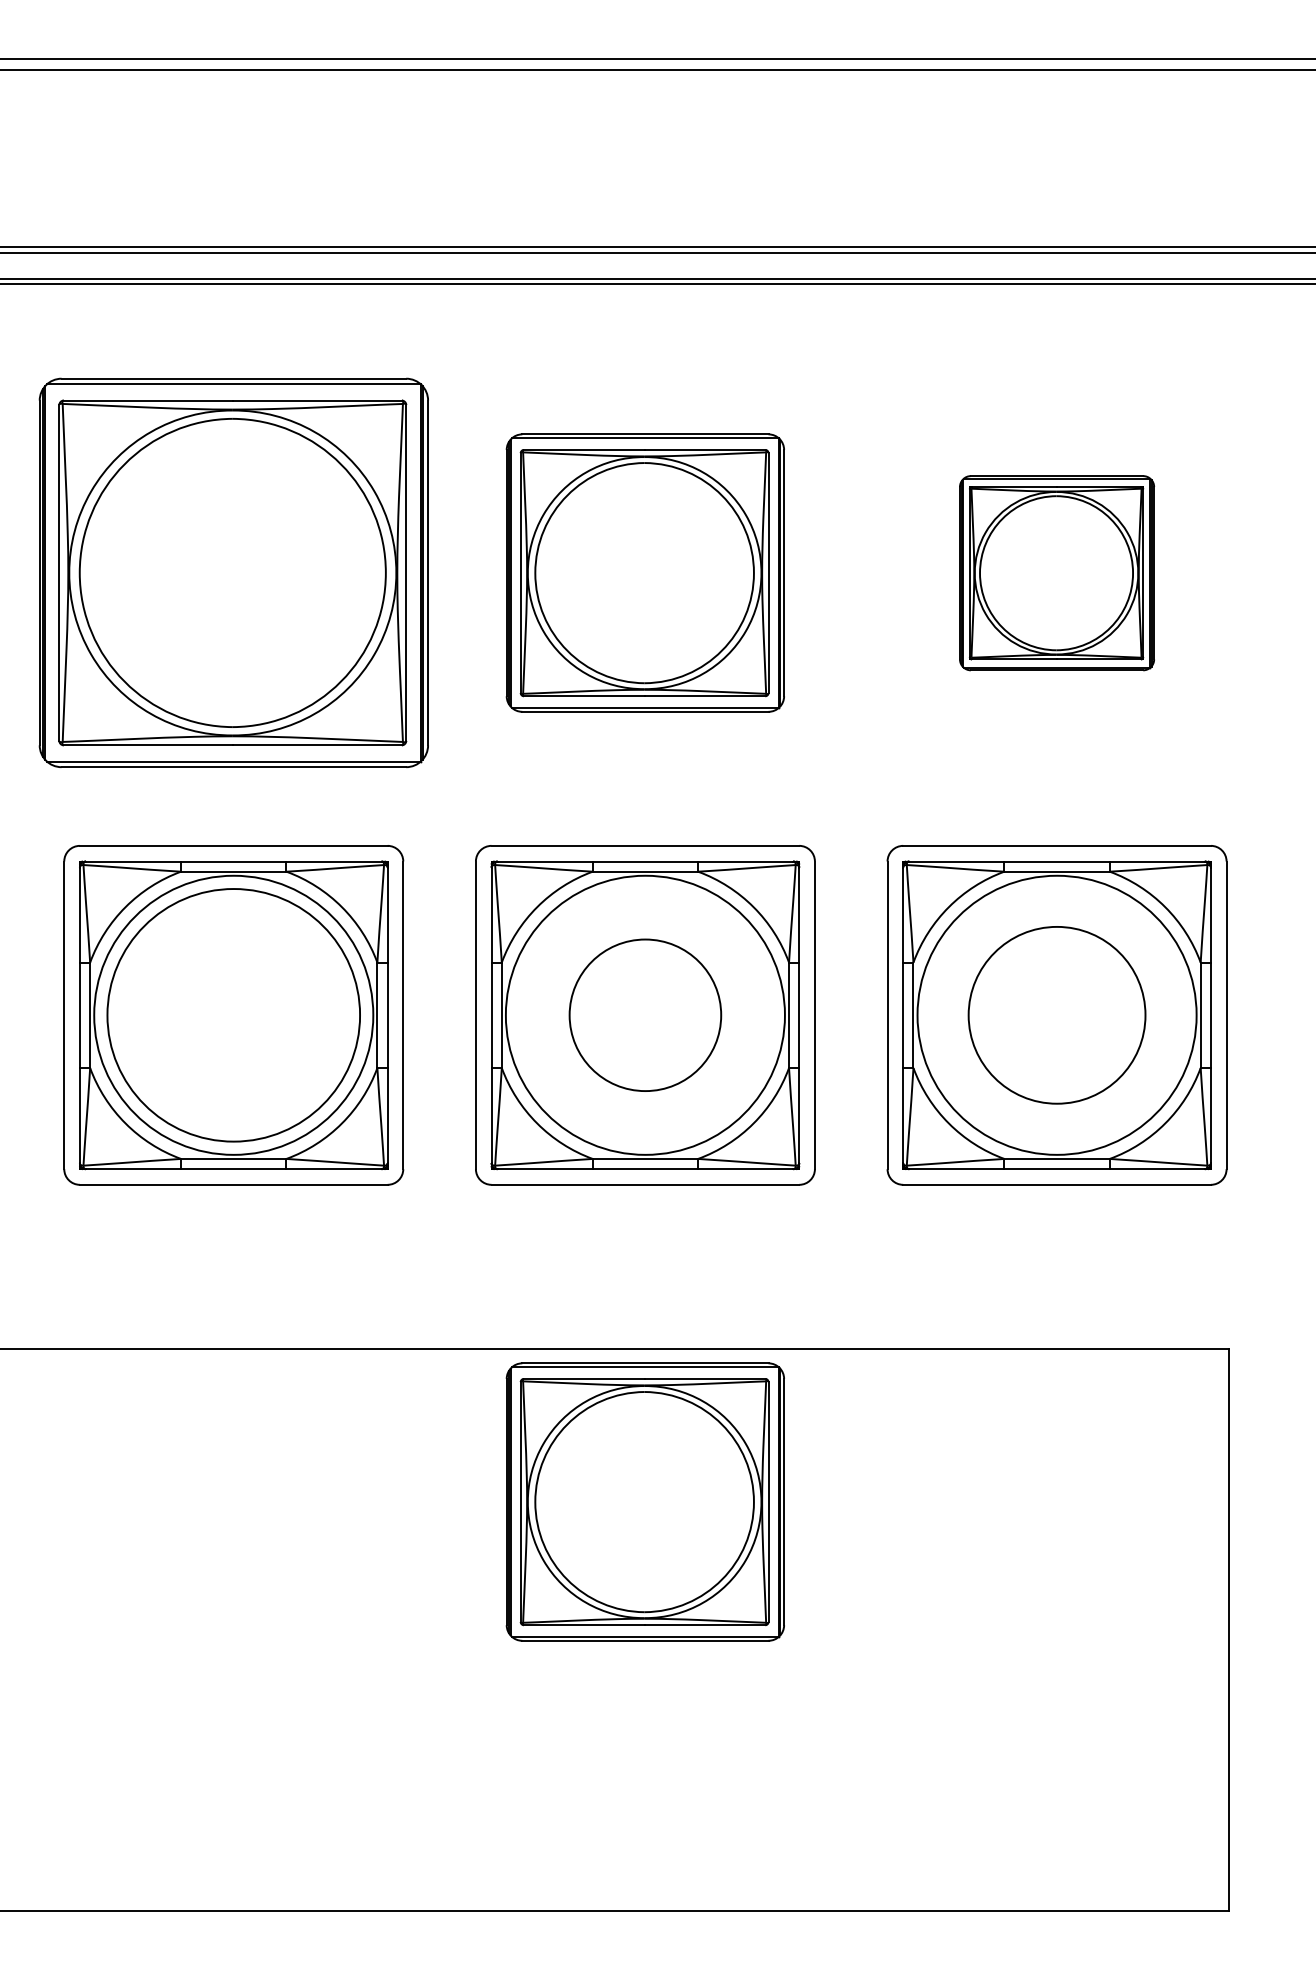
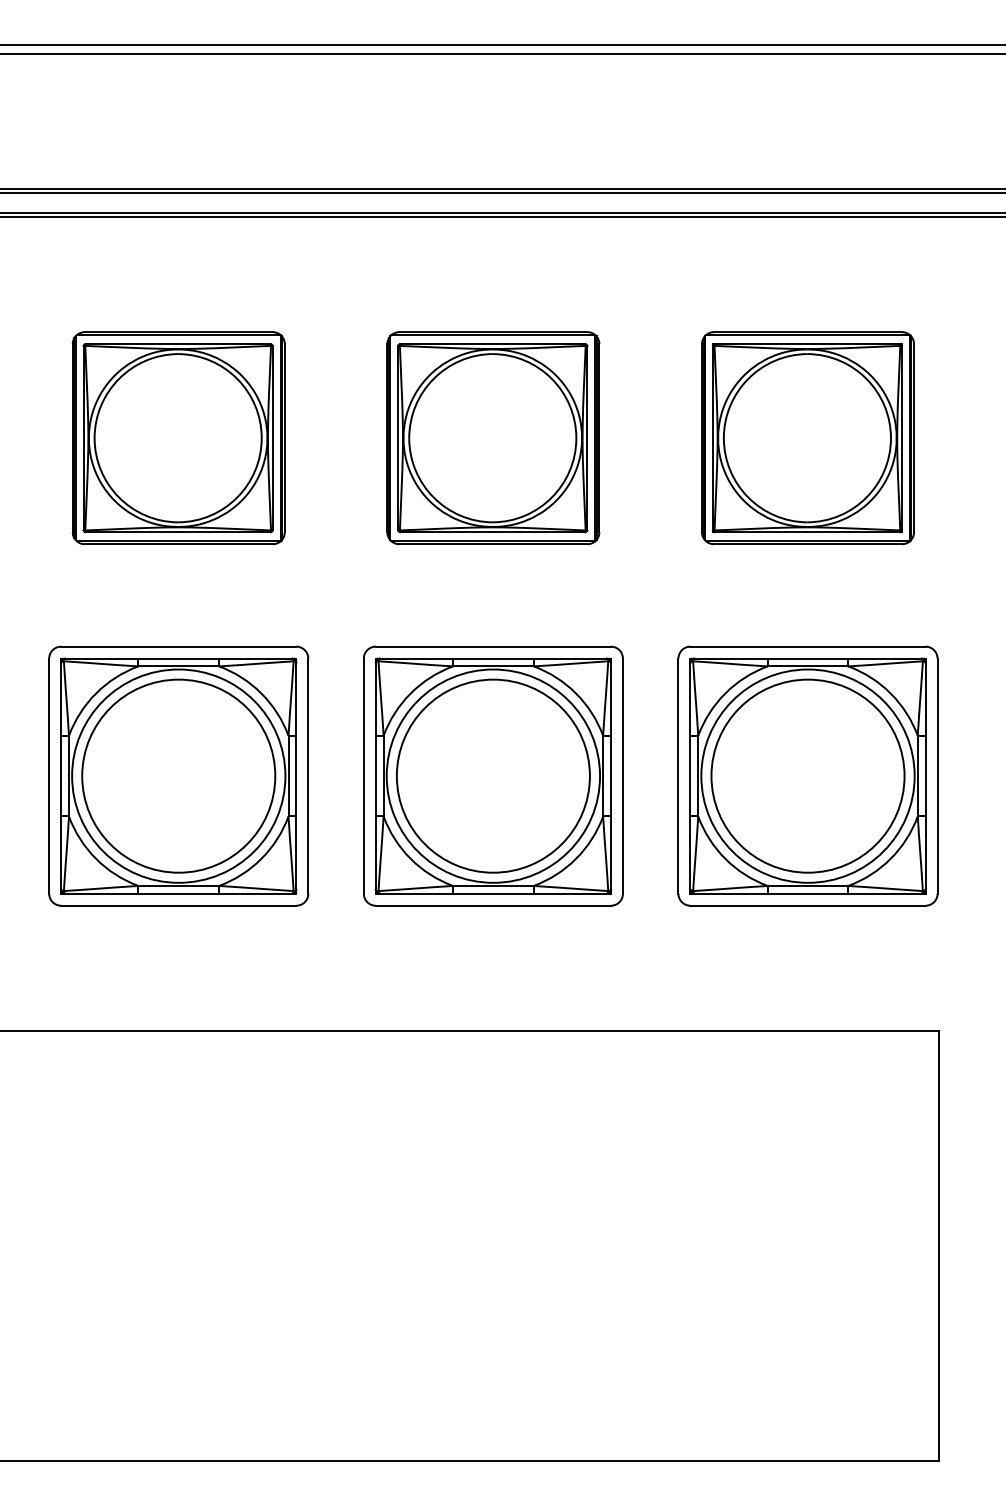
part: (233, 573) -> (178, 438), size x0.71
part: (1056, 573) -> (807, 438), size x1.43
circle: (644, 1014) -> (492, 775), size x1.67
circle: (1056, 1014) -> (807, 775), size x1.43
part: (645, 1502) -> (493, 1148), removed

